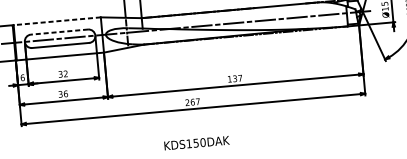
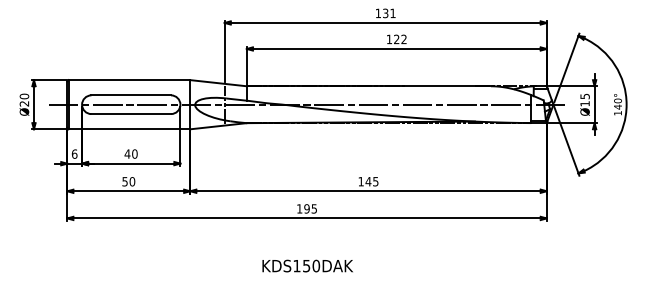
line: (57, 21) -> (129, 80), dashed -> solid
line: (59, 32) -> (131, 95), dashed -> solid
text: (62, 73) -> (130, 153), 32 -> 40
text: (237, 78) -> (371, 181), 137 -> 145
text: (63, 93) -> (128, 181), 36 -> 50
text: (192, 101) -> (306, 208), 267 -> 195

